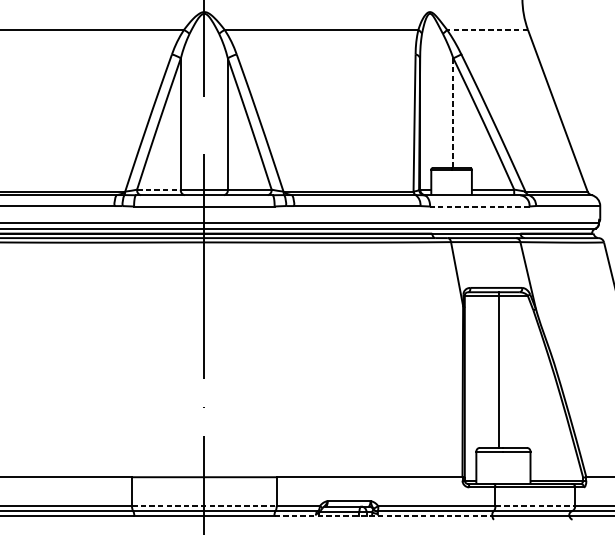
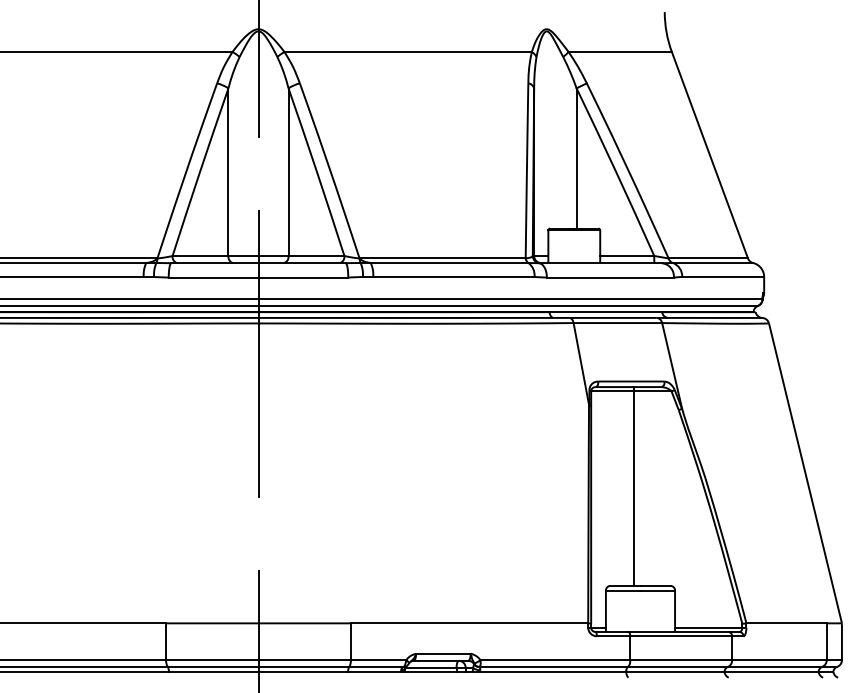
line: (487, 29) -> (620, 51), dashed -> solid
line: (453, 113) -> (576, 158), dashed -> solid
line: (158, 189) -> (200, 255), dashed -> solid
line: (479, 206) -> (609, 277), dashed -> solid
line: (205, 506) -> (259, 660), dashed -> solid
line: (535, 506) -> (681, 660), dashed -> solid
line: (383, 515) -> (487, 672), dashed -> solid

